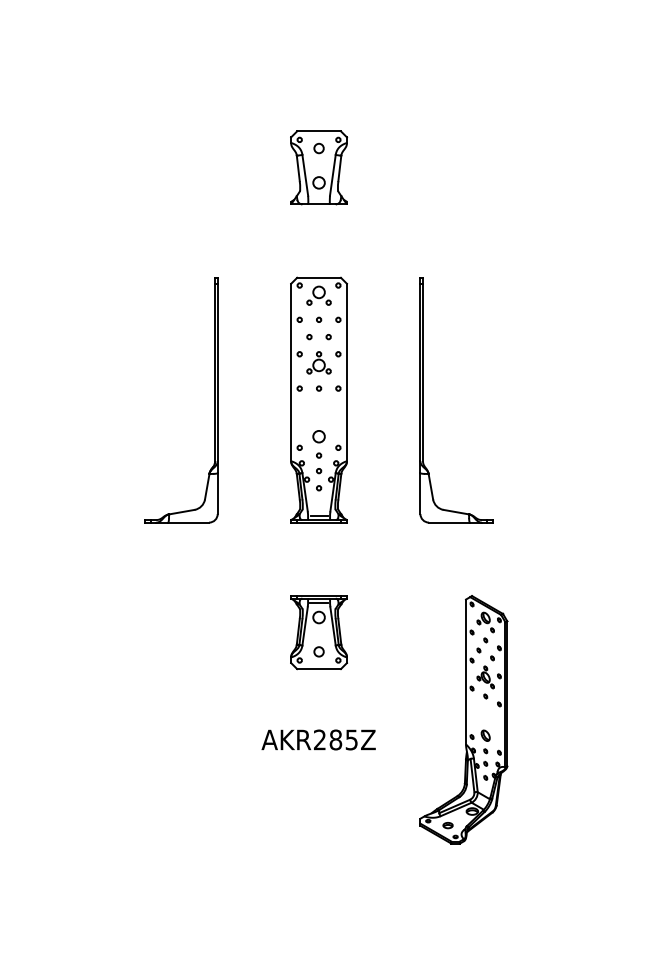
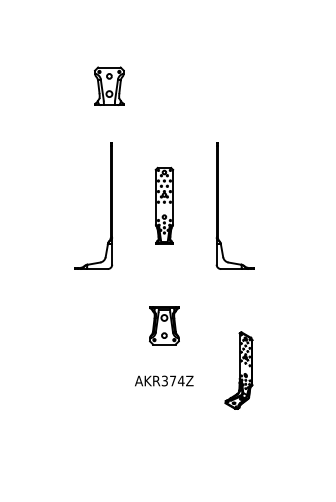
part: (319, 166) -> (109, 85), moved
part: (319, 399) -> (164, 205), size x0.6
part: (462, 719) -> (238, 370), size x0.6
text: (334, 738) -> (172, 380), AKR285Z -> AKR374Z

